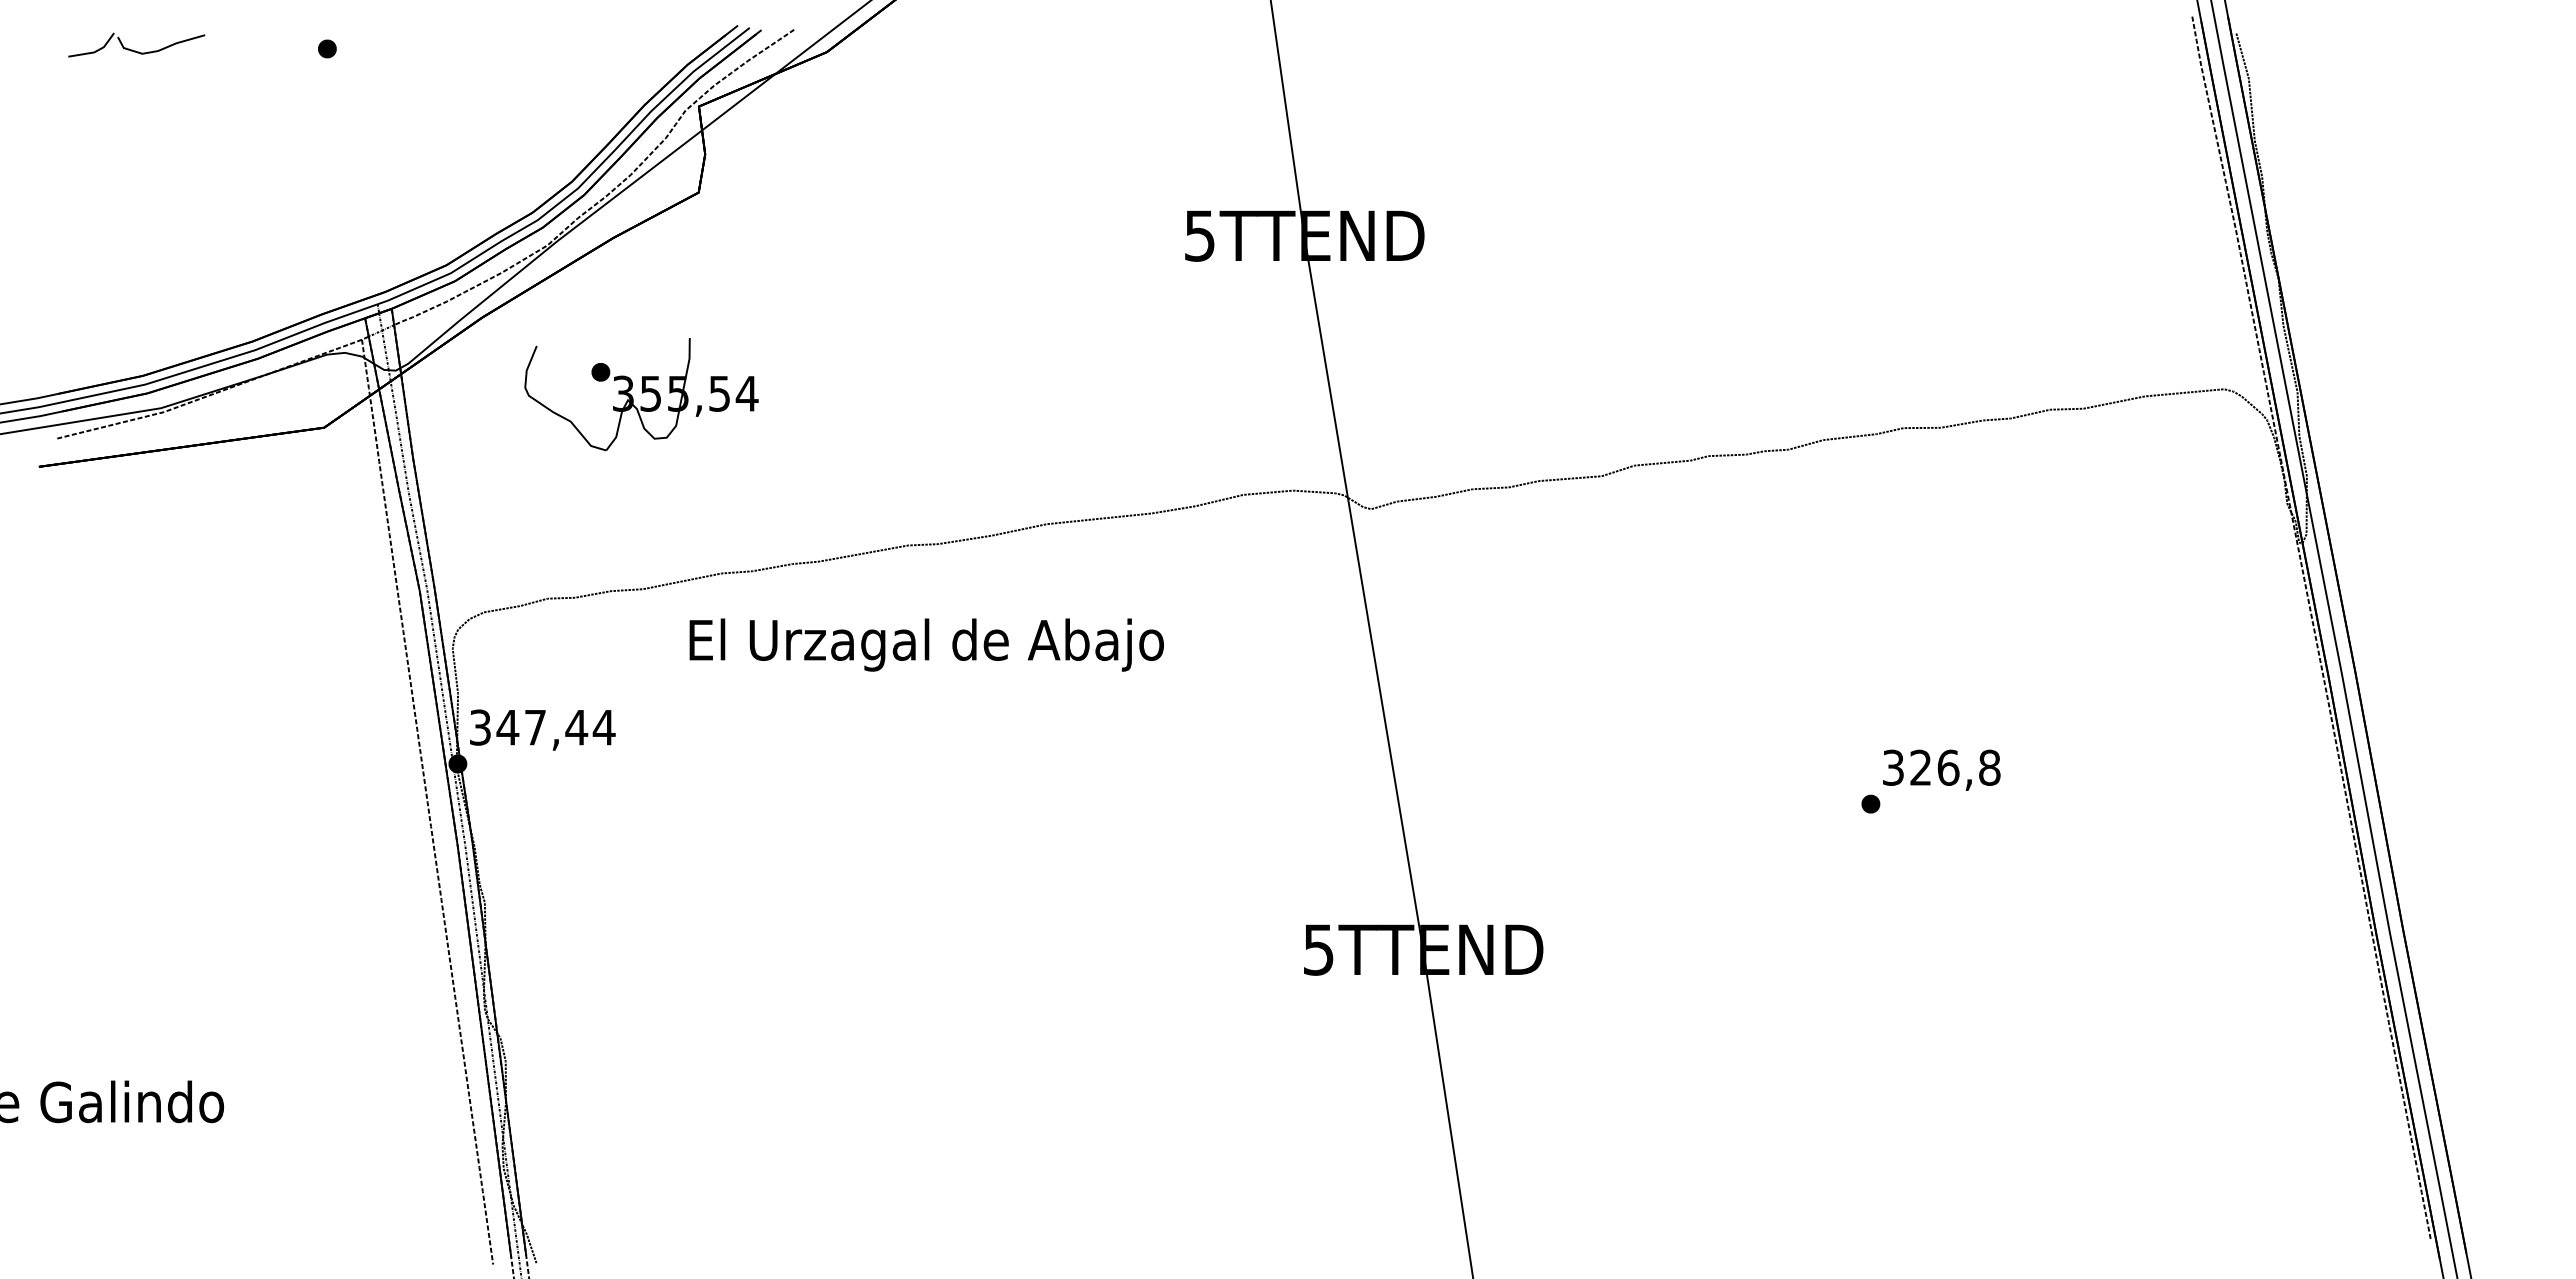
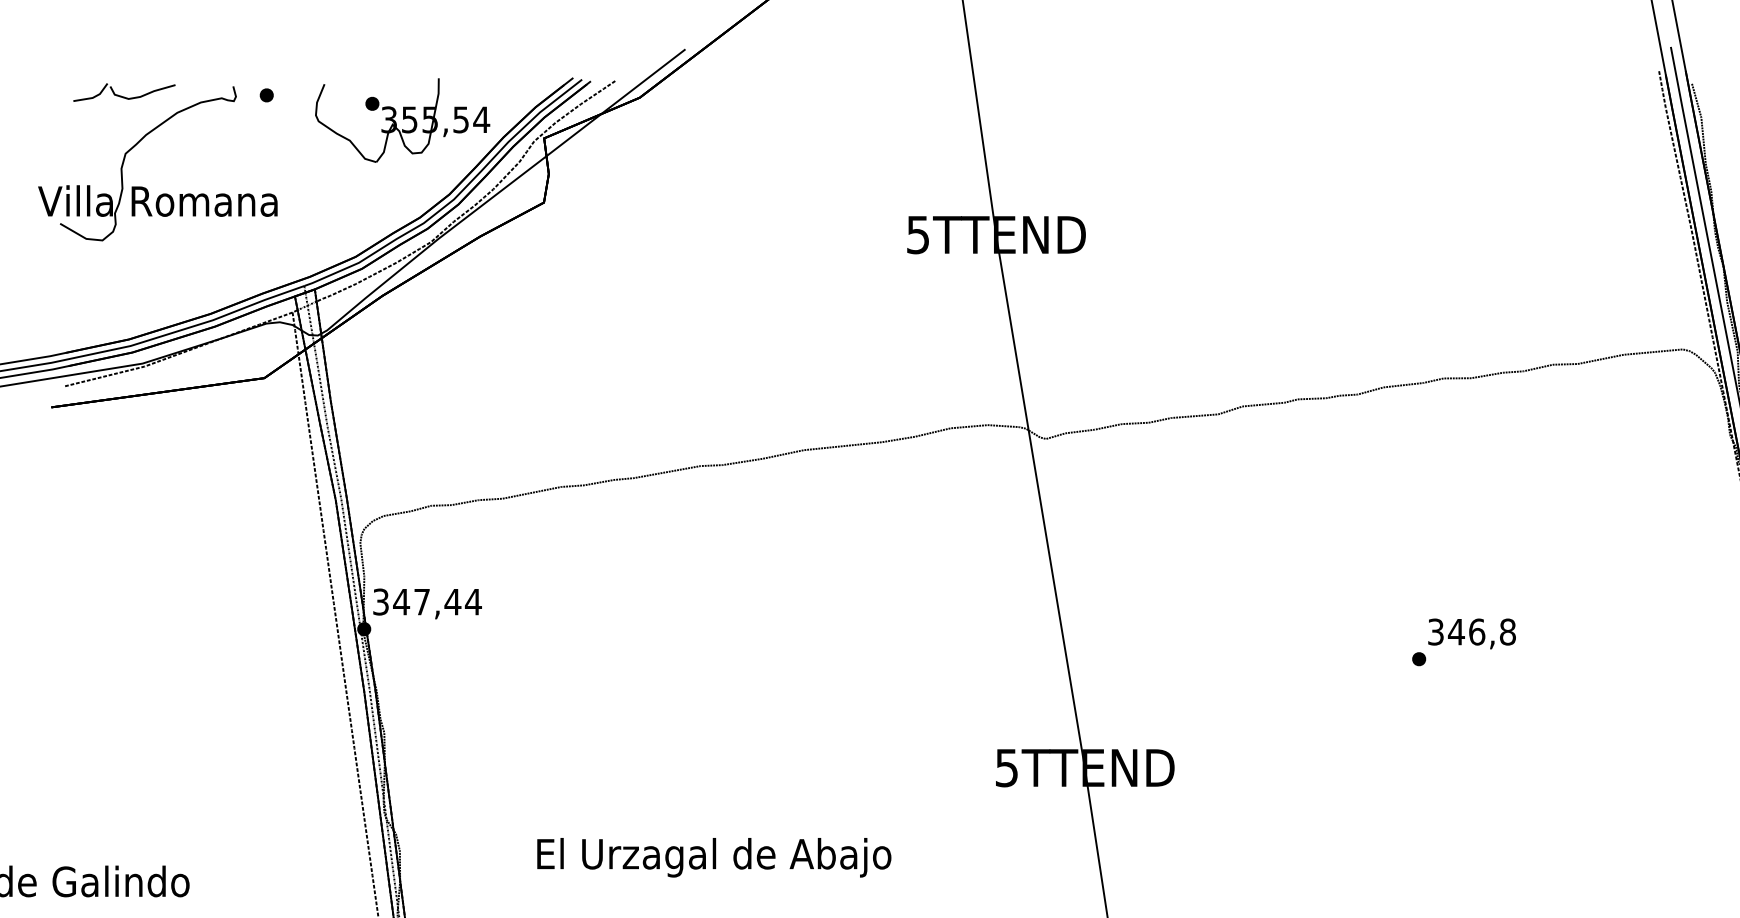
part: (164, 172) -> (145, 187), added
part: (641, 394) -> (402, 120), moved
text: (926, 644) -> (714, 857), moved
text: (1920, 767) -> (1456, 631), 326,8 -> 346,8

